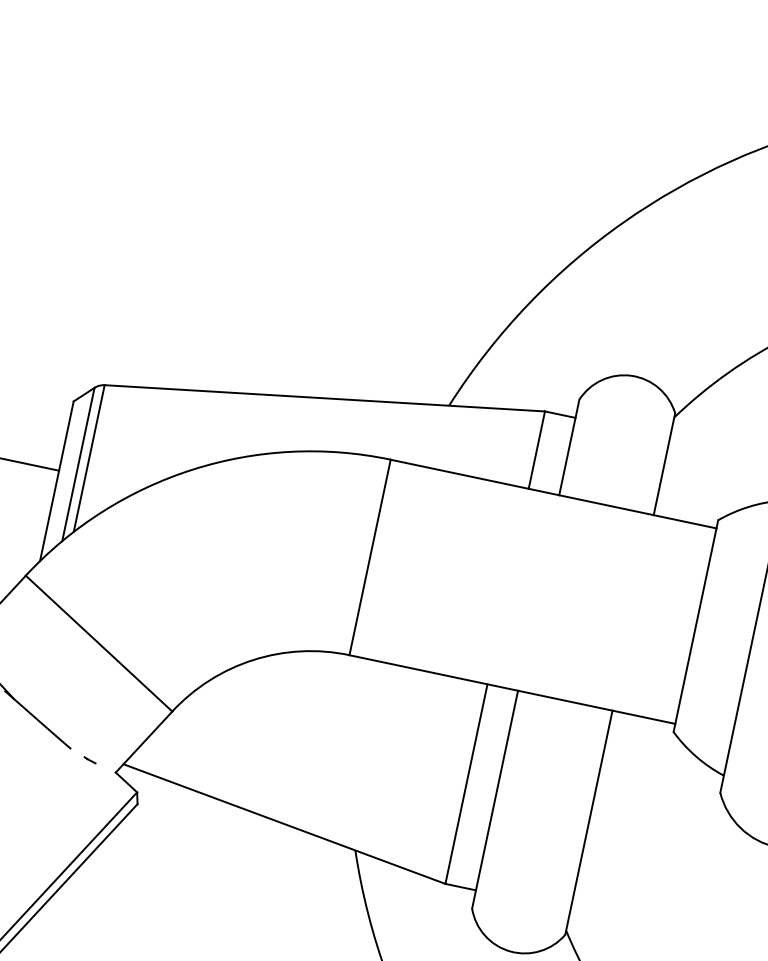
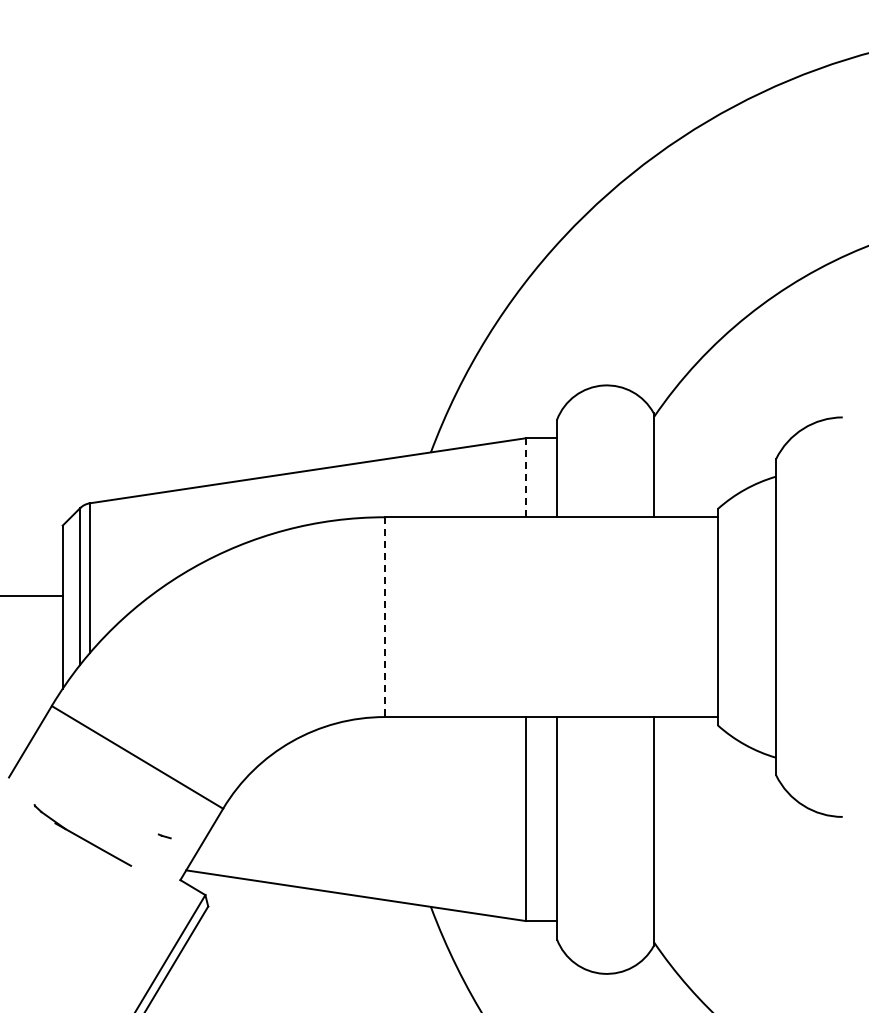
line: (536, 449) -> (525, 477), solid -> dashed
line: (369, 557) -> (384, 617), solid -> dashed
line: (89, 760) -> (164, 836), moved

